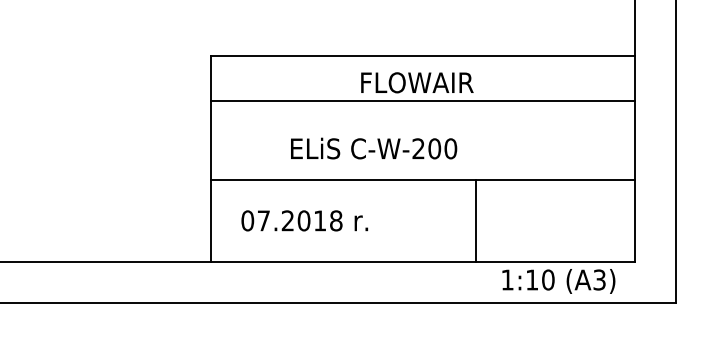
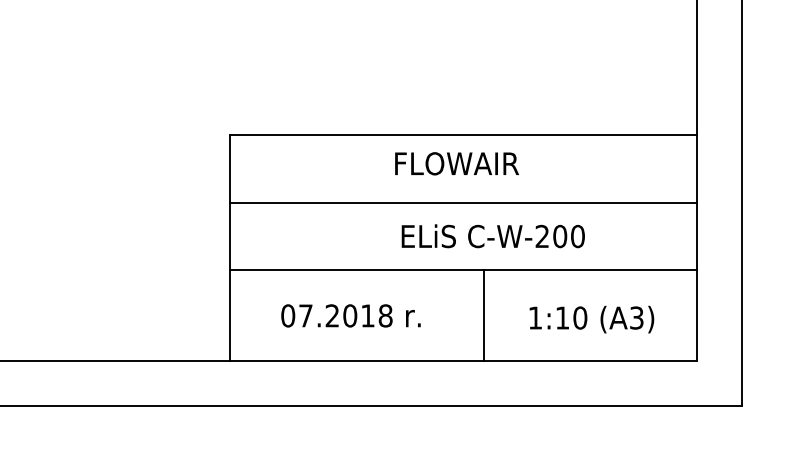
line: (423, 100) -> (463, 202), moved
text: (373, 148) -> (492, 236), moved
text: (304, 220) -> (350, 315), moved
line: (475, 220) -> (484, 315), moved
text: (558, 281) -> (591, 319), moved

